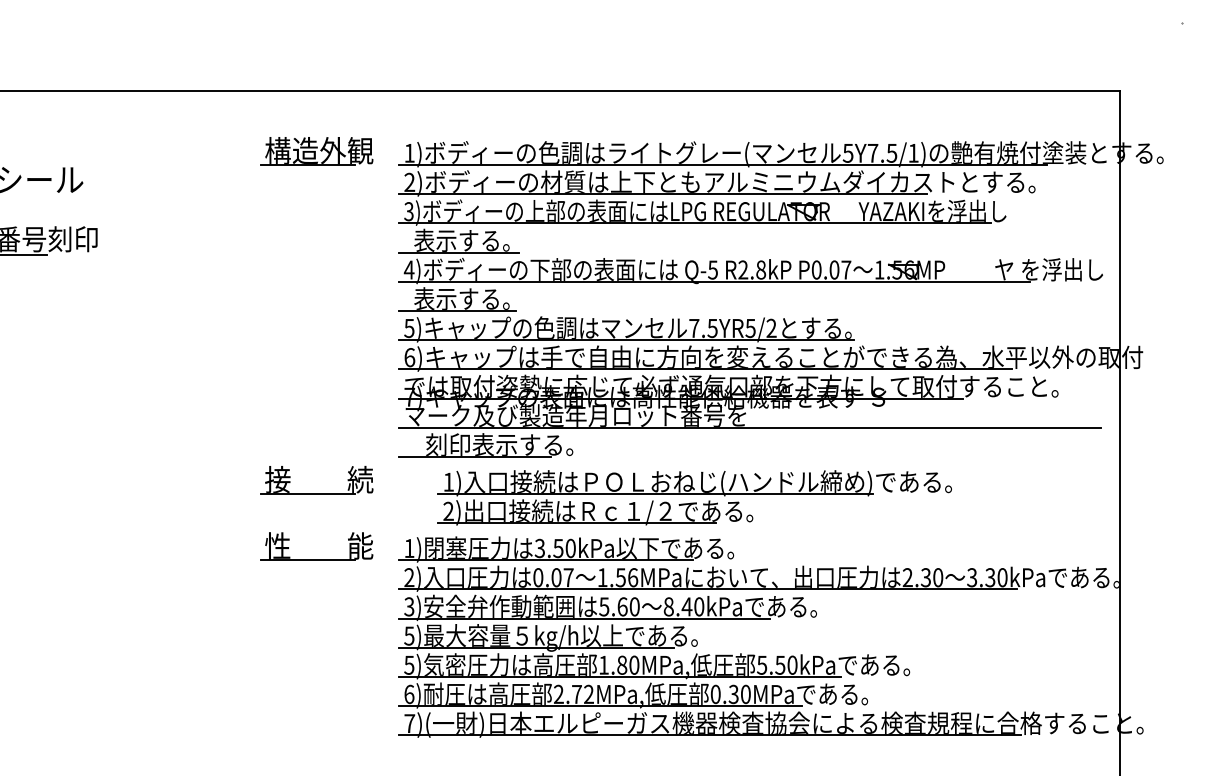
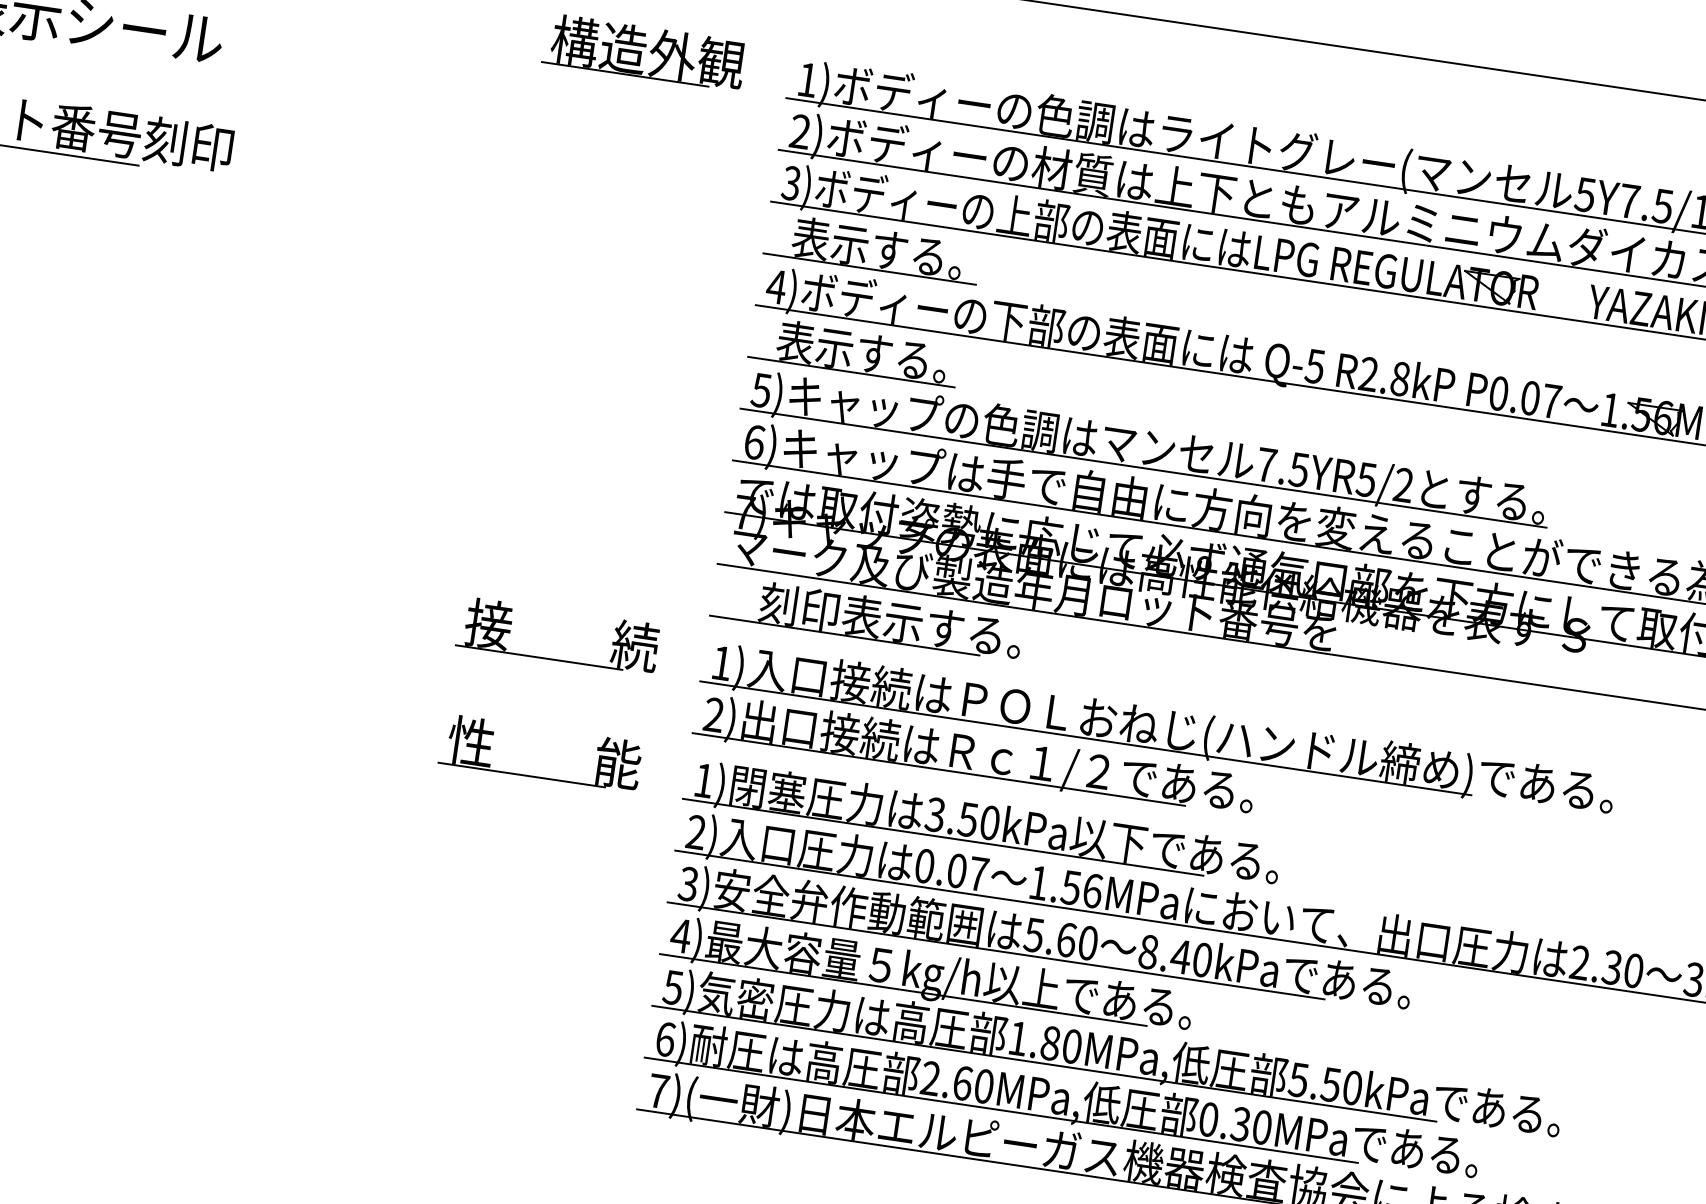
part: (694, 497) -> (1153, 754), moved
text: (408, 635) -> (679, 934), 5) -> 4)
text: (582, 694) -> (972, 1084), 2.72MPa, -> 2.60MPa,

